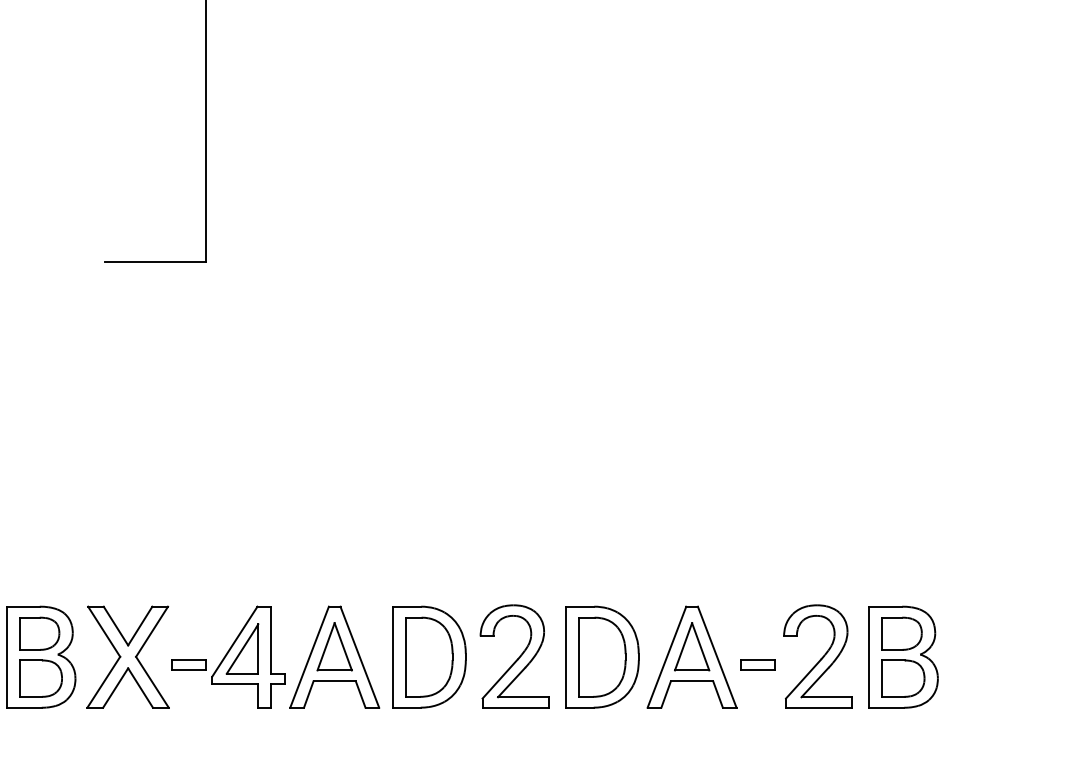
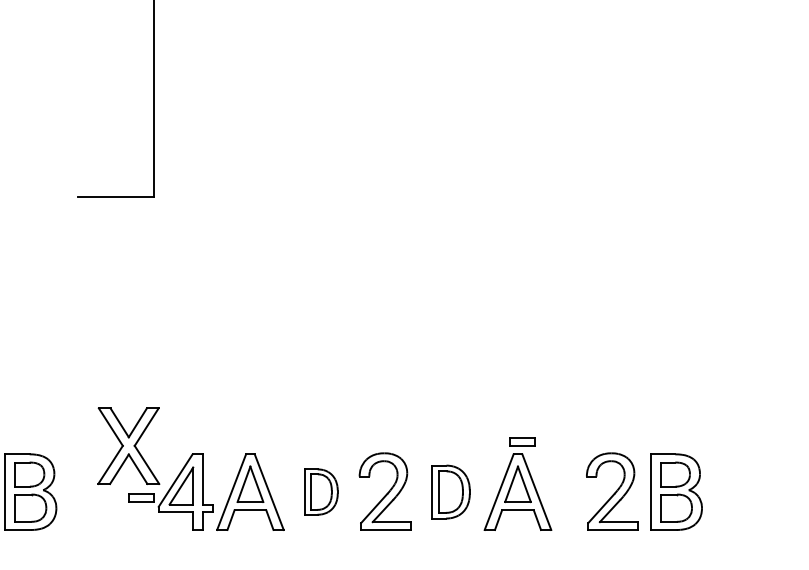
part: (127, 656) -> (128, 445), moved
part: (429, 656) -> (321, 491), size x0.6
part: (601, 656) -> (450, 491), size x0.7
part: (758, 664) -> (522, 441), moved

